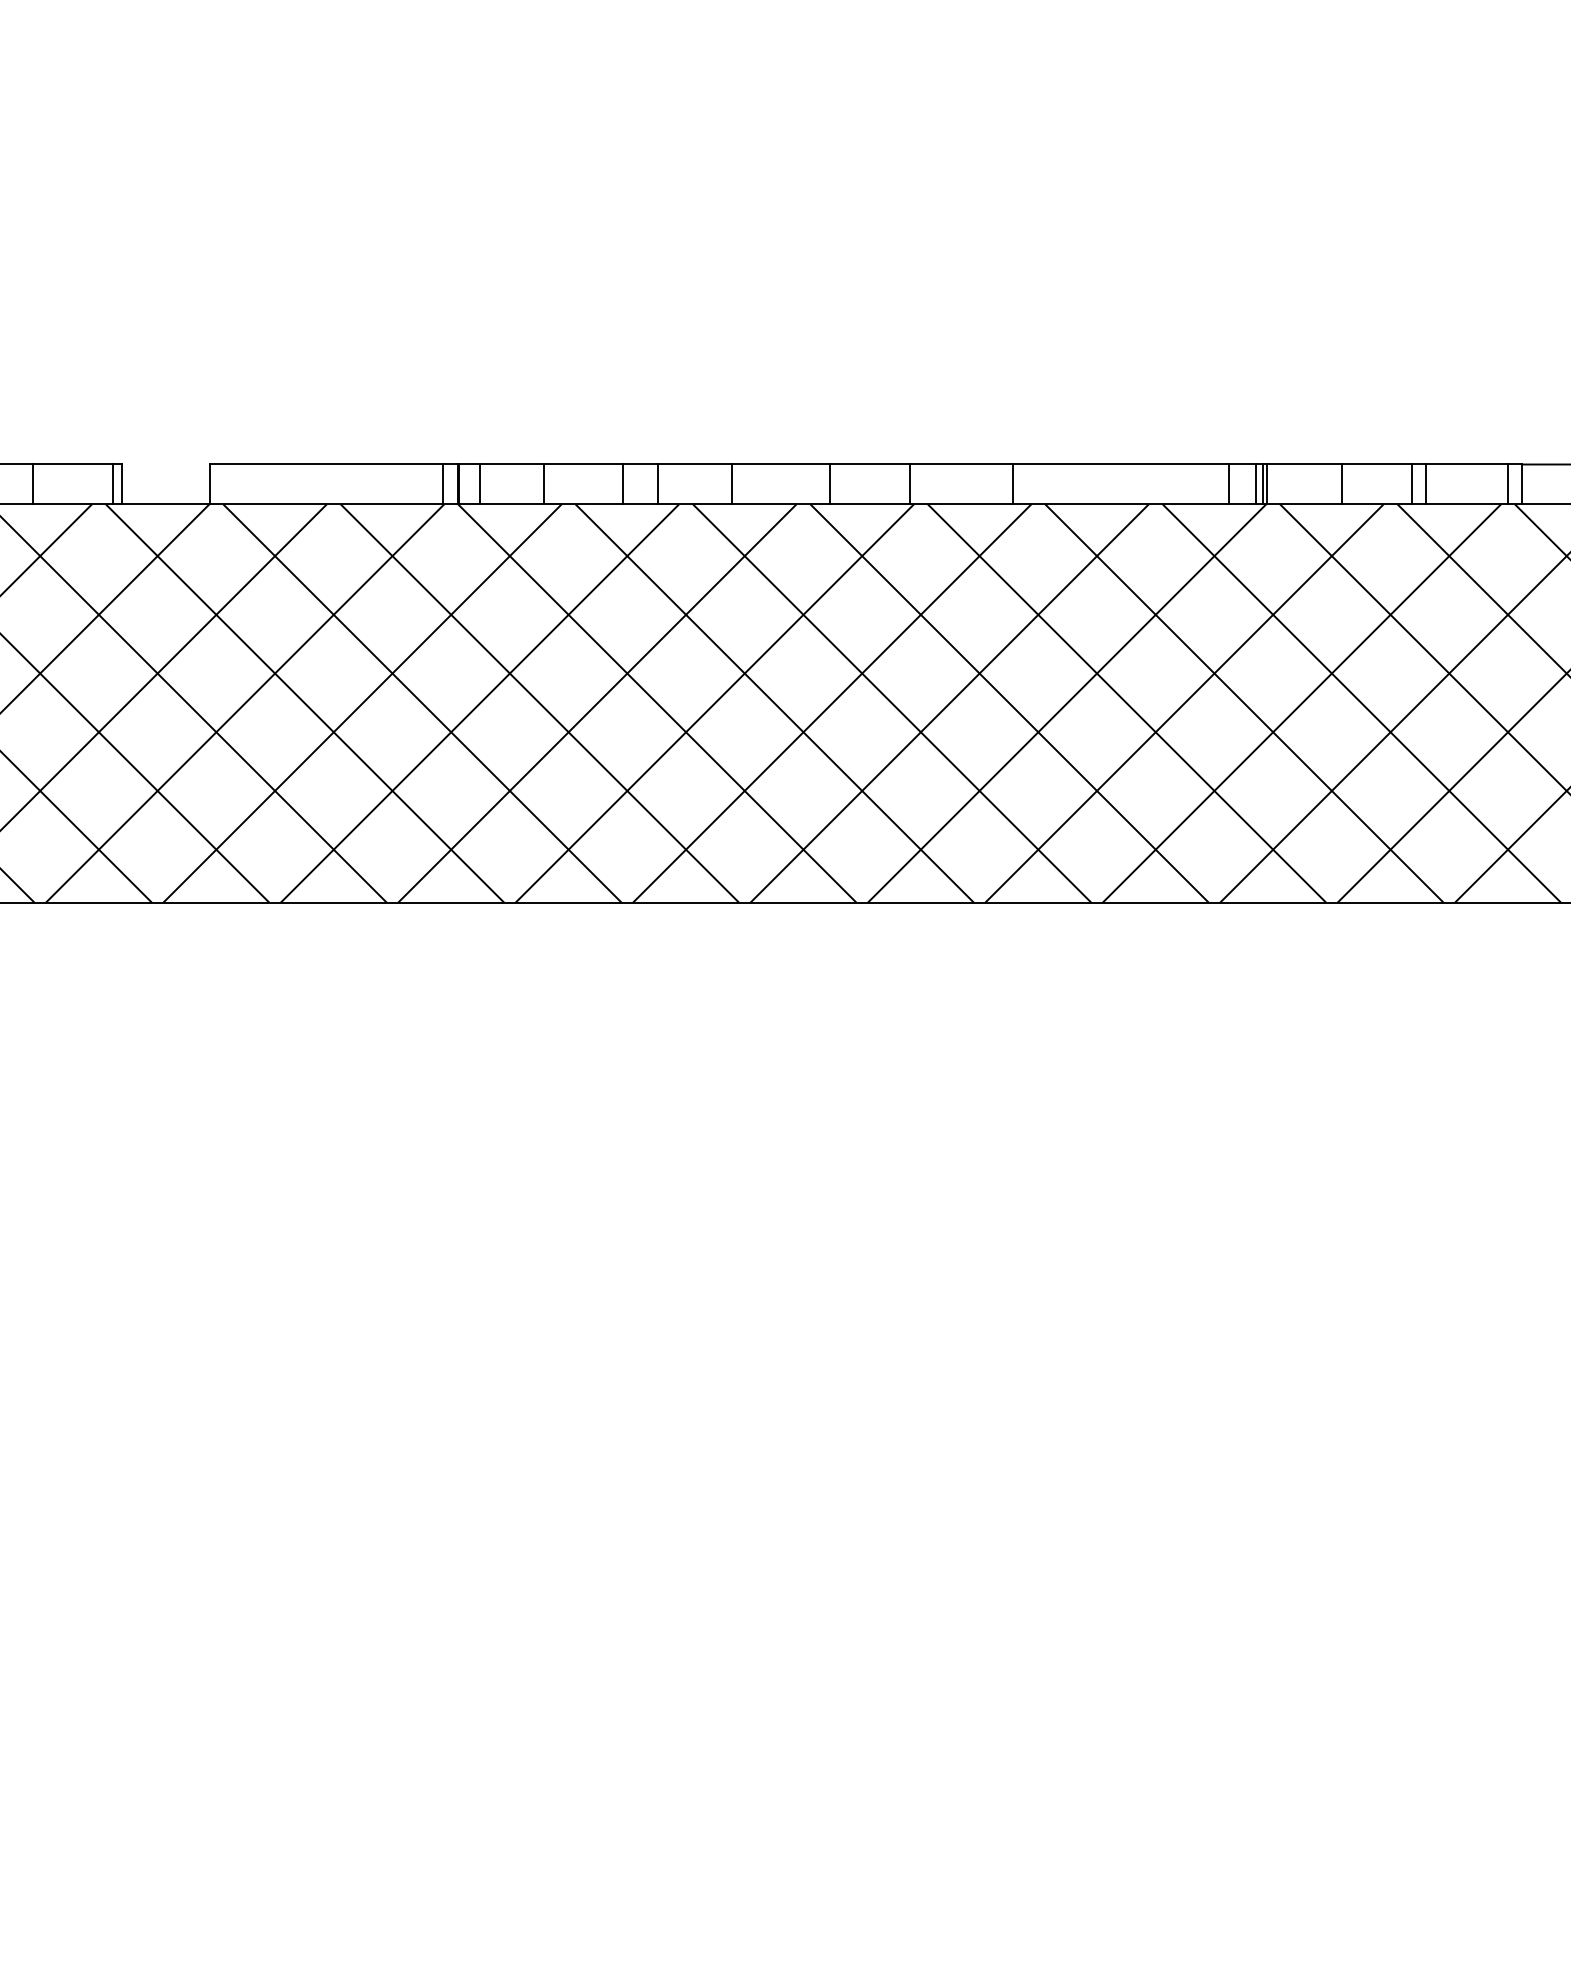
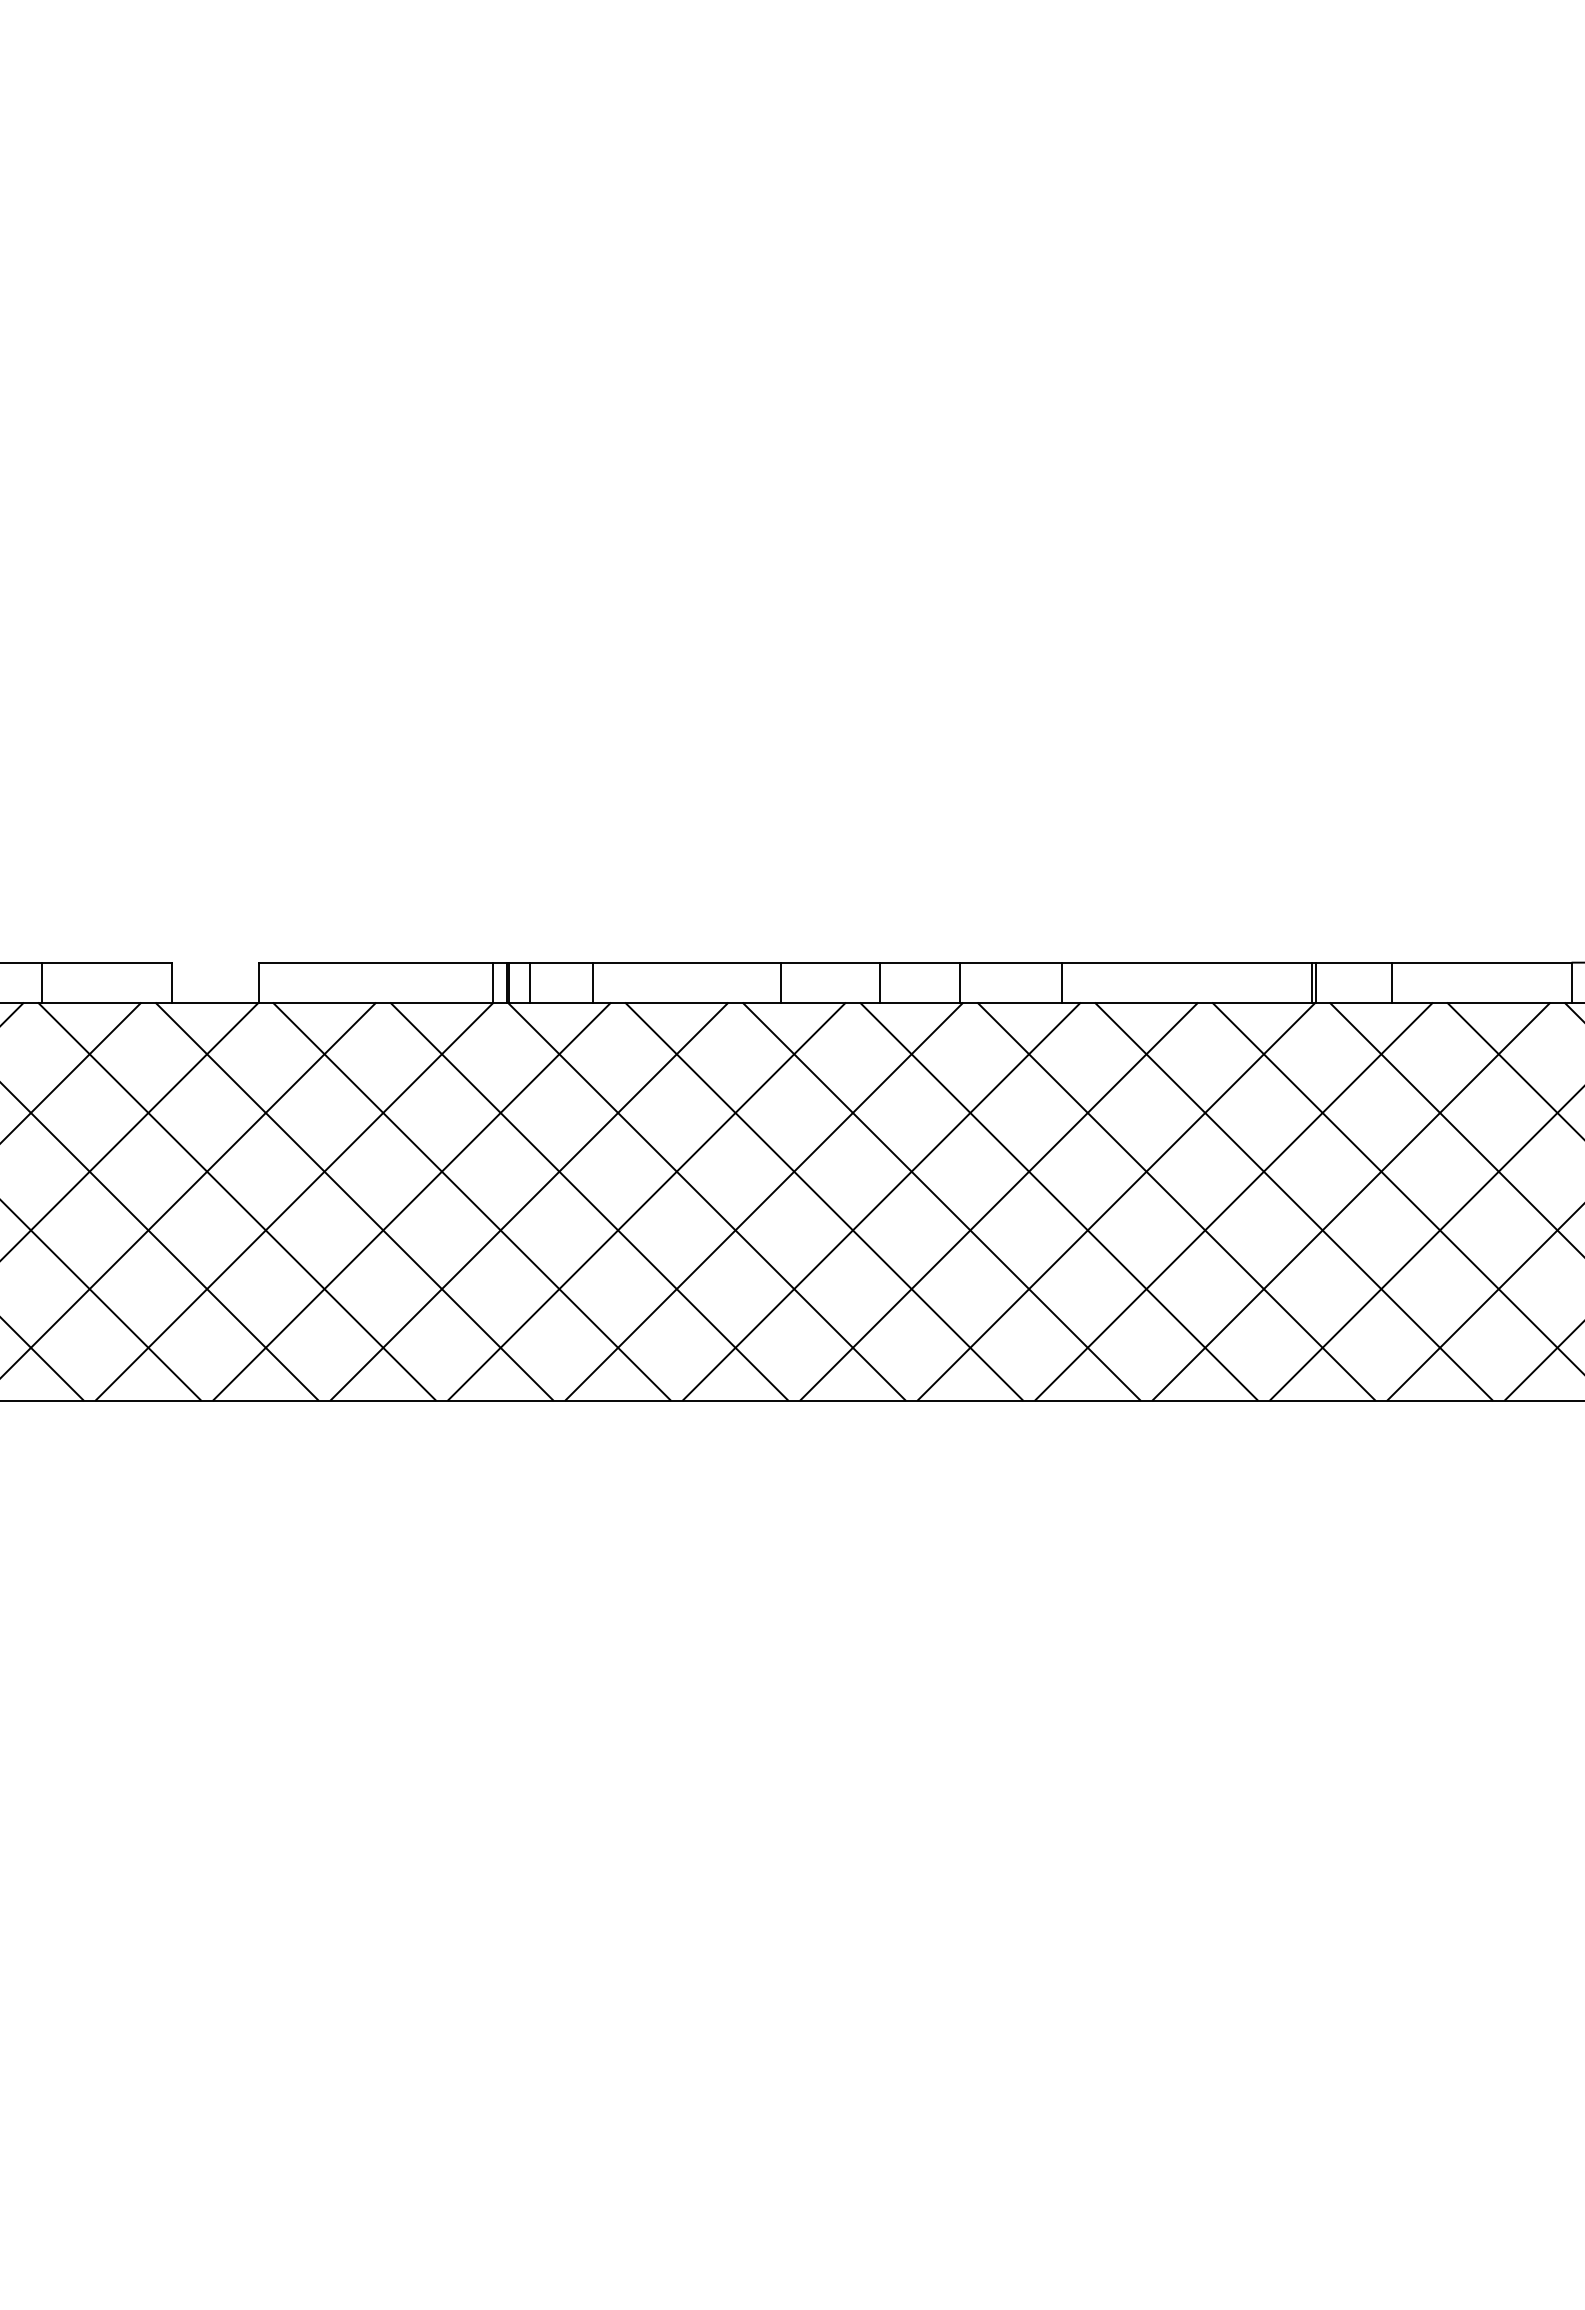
line: (33, 484) -> (82, 982), removed
line: (113, 484) -> (162, 982), removed
line: (623, 484) -> (672, 982), removed
line: (658, 484) -> (707, 982), removed
line: (1229, 484) -> (1278, 982), removed
line: (1256, 484) -> (1305, 982), removed
line: (1412, 484) -> (1461, 982), removed
line: (1426, 484) -> (1475, 982), removed
line: (1508, 484) -> (1557, 982), removed

